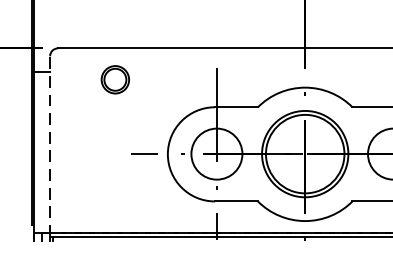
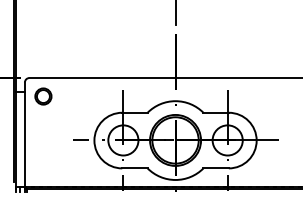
circle: (115, 79) -> (43, 96), moved
line: (49, 145) -> (24, 135), dashed -> solid

